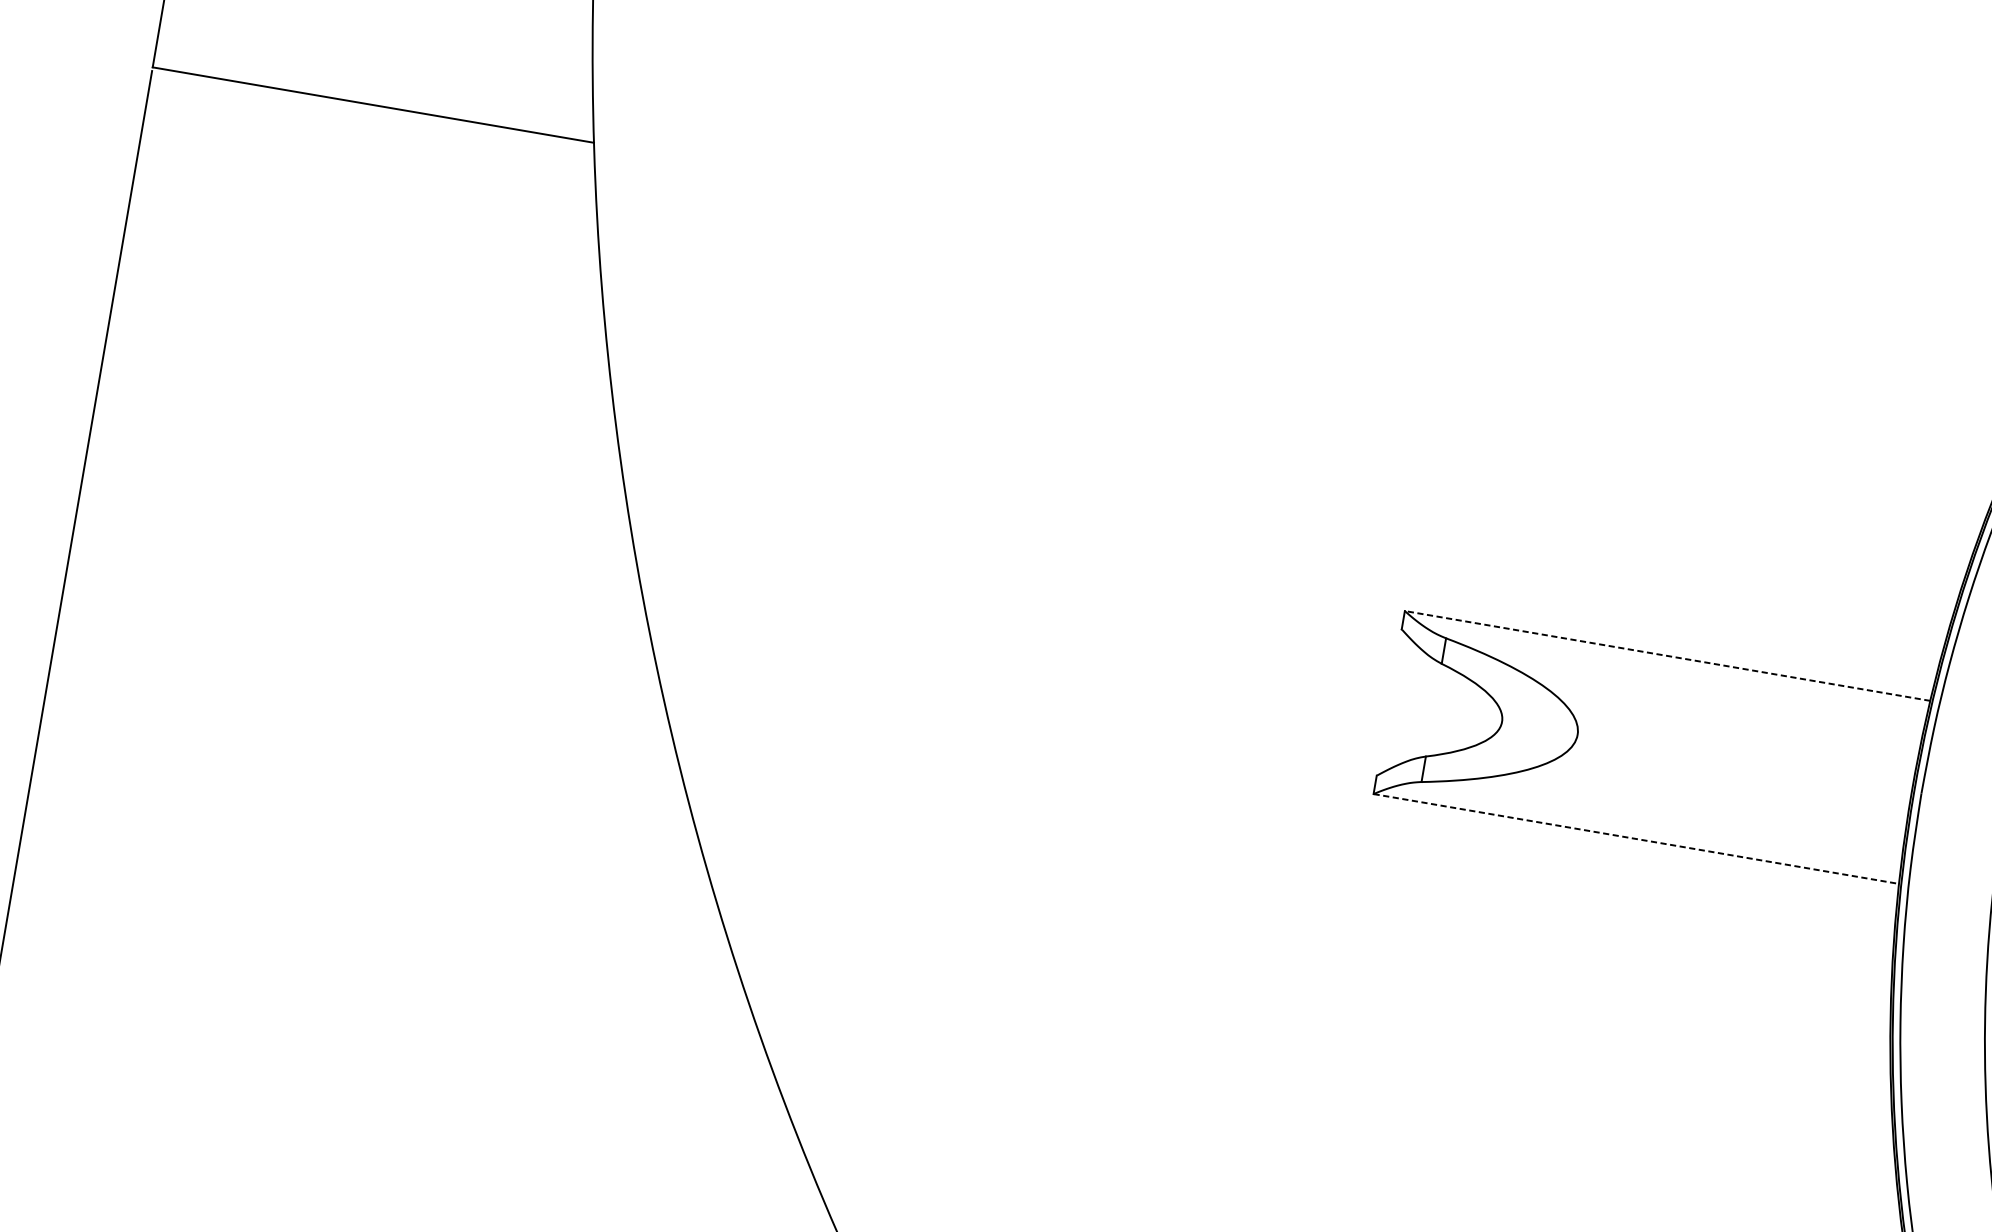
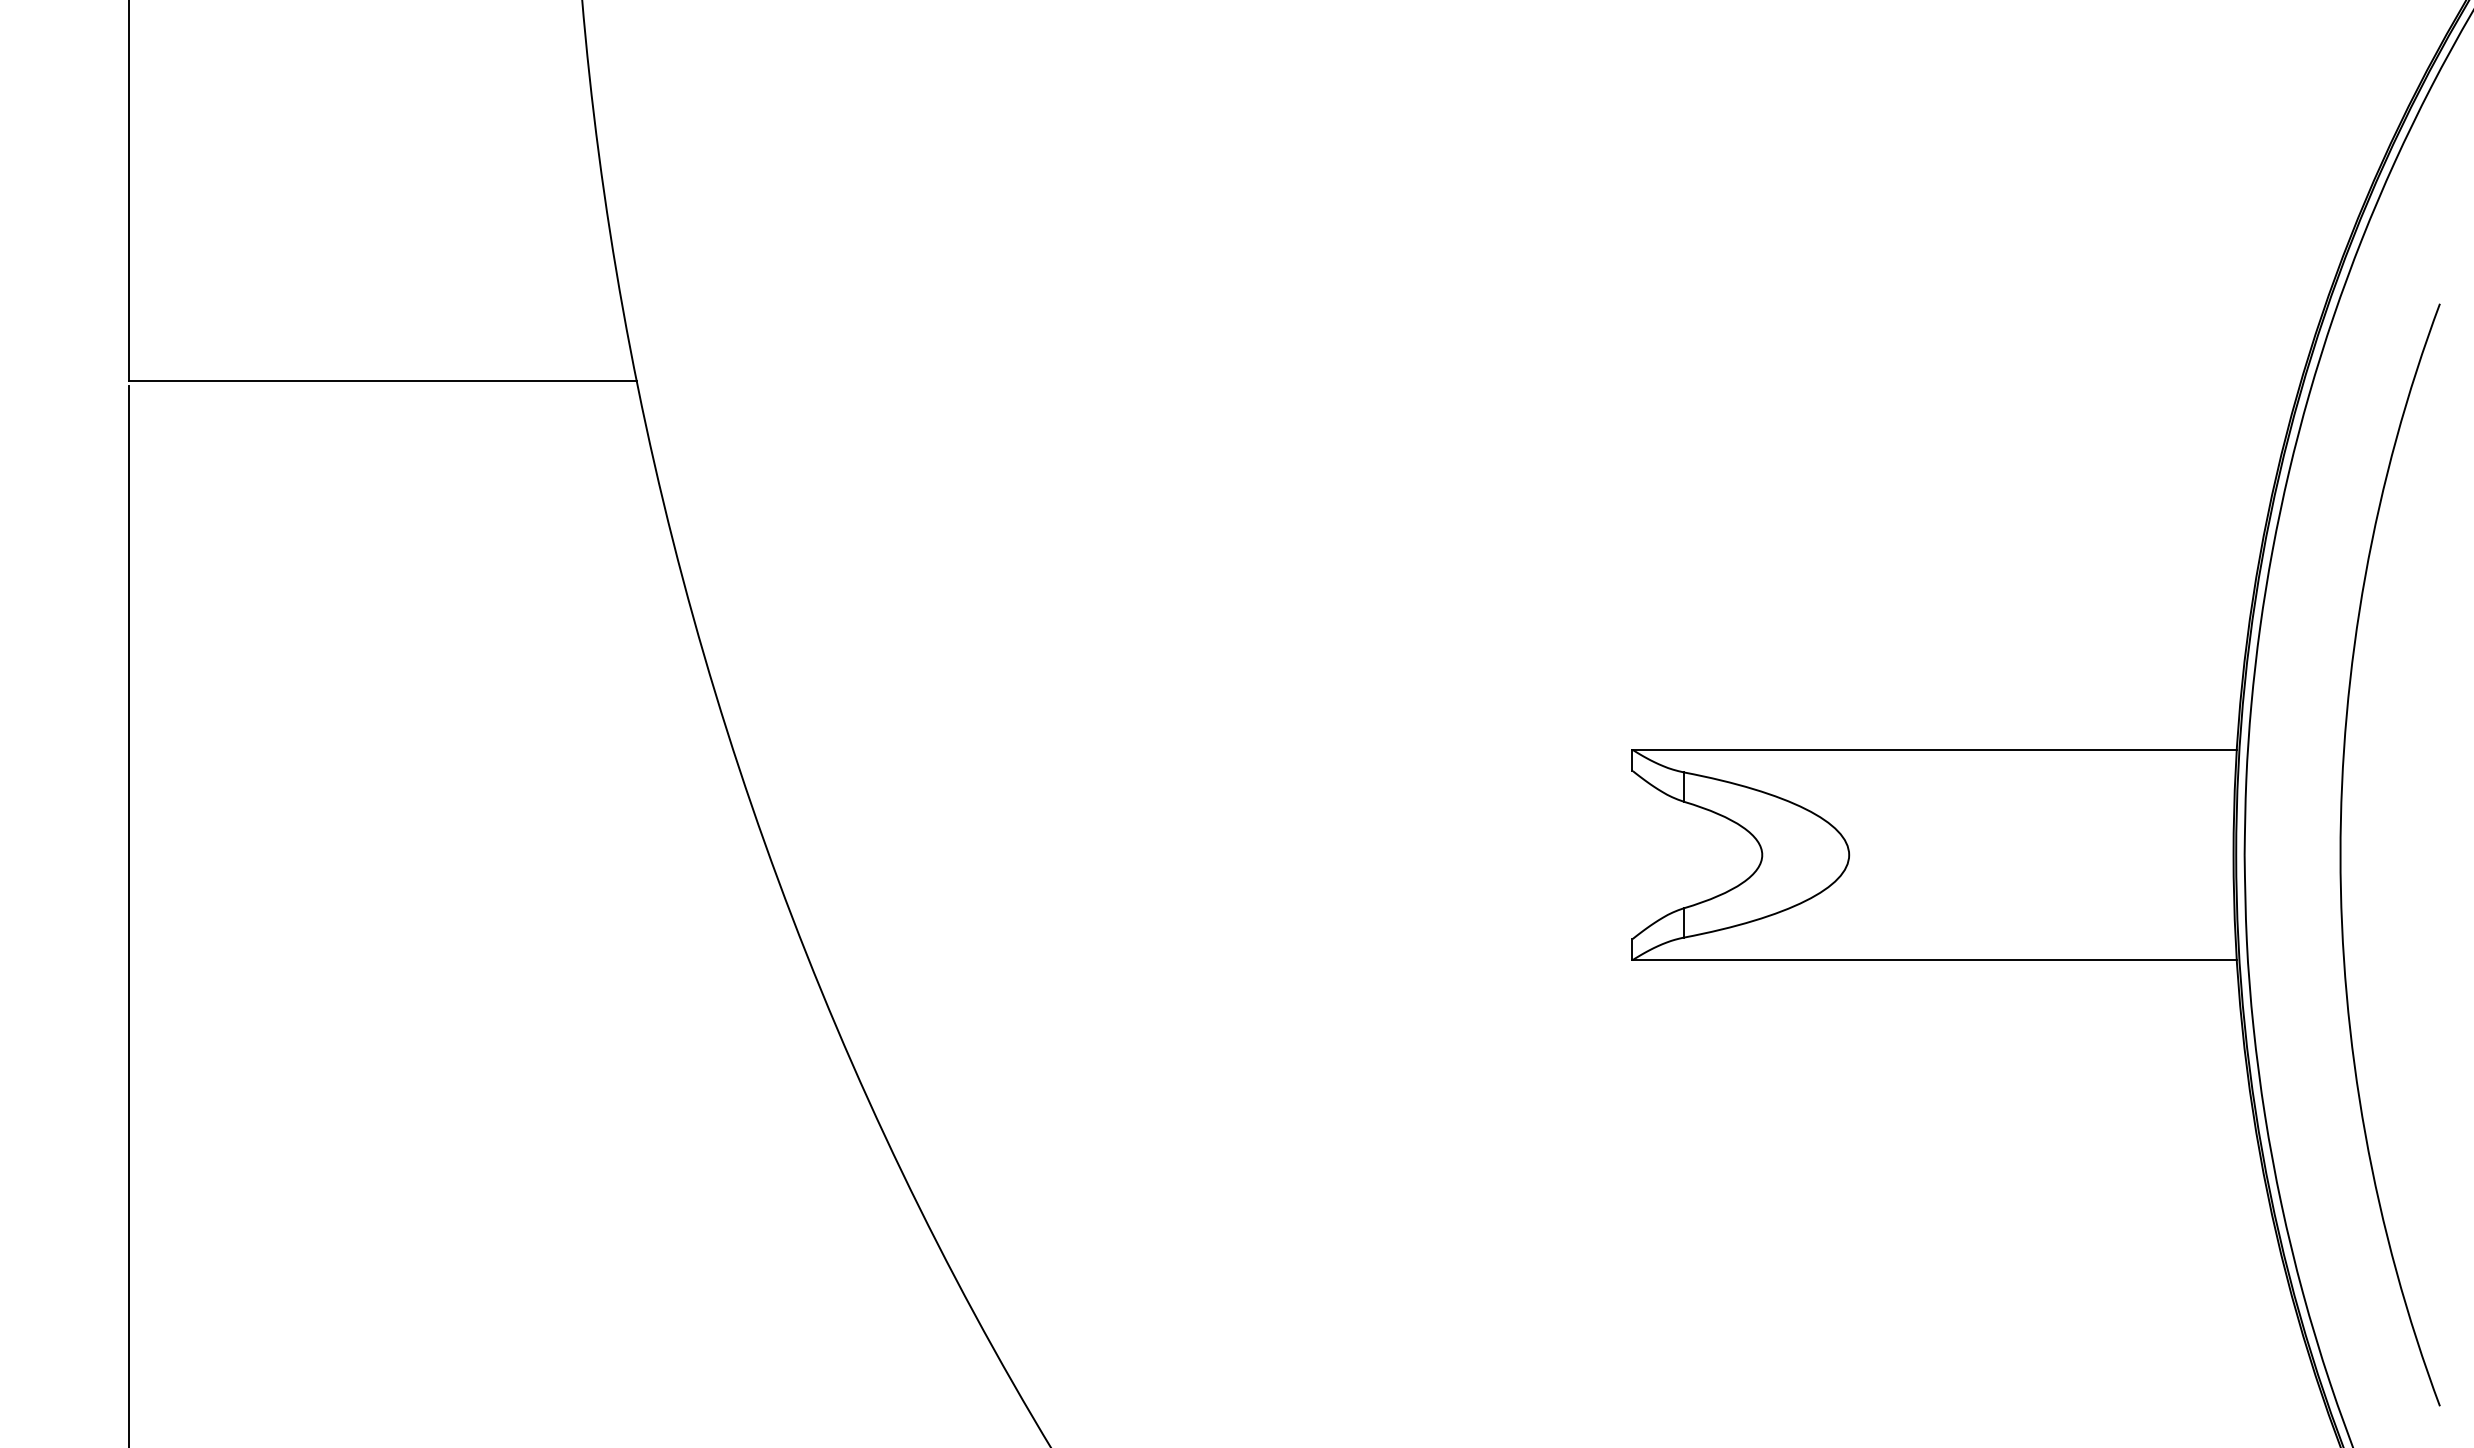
line: (1667, 655) -> (1934, 749), dashed -> solid
line: (1637, 839) -> (1935, 960), dashed -> solid

